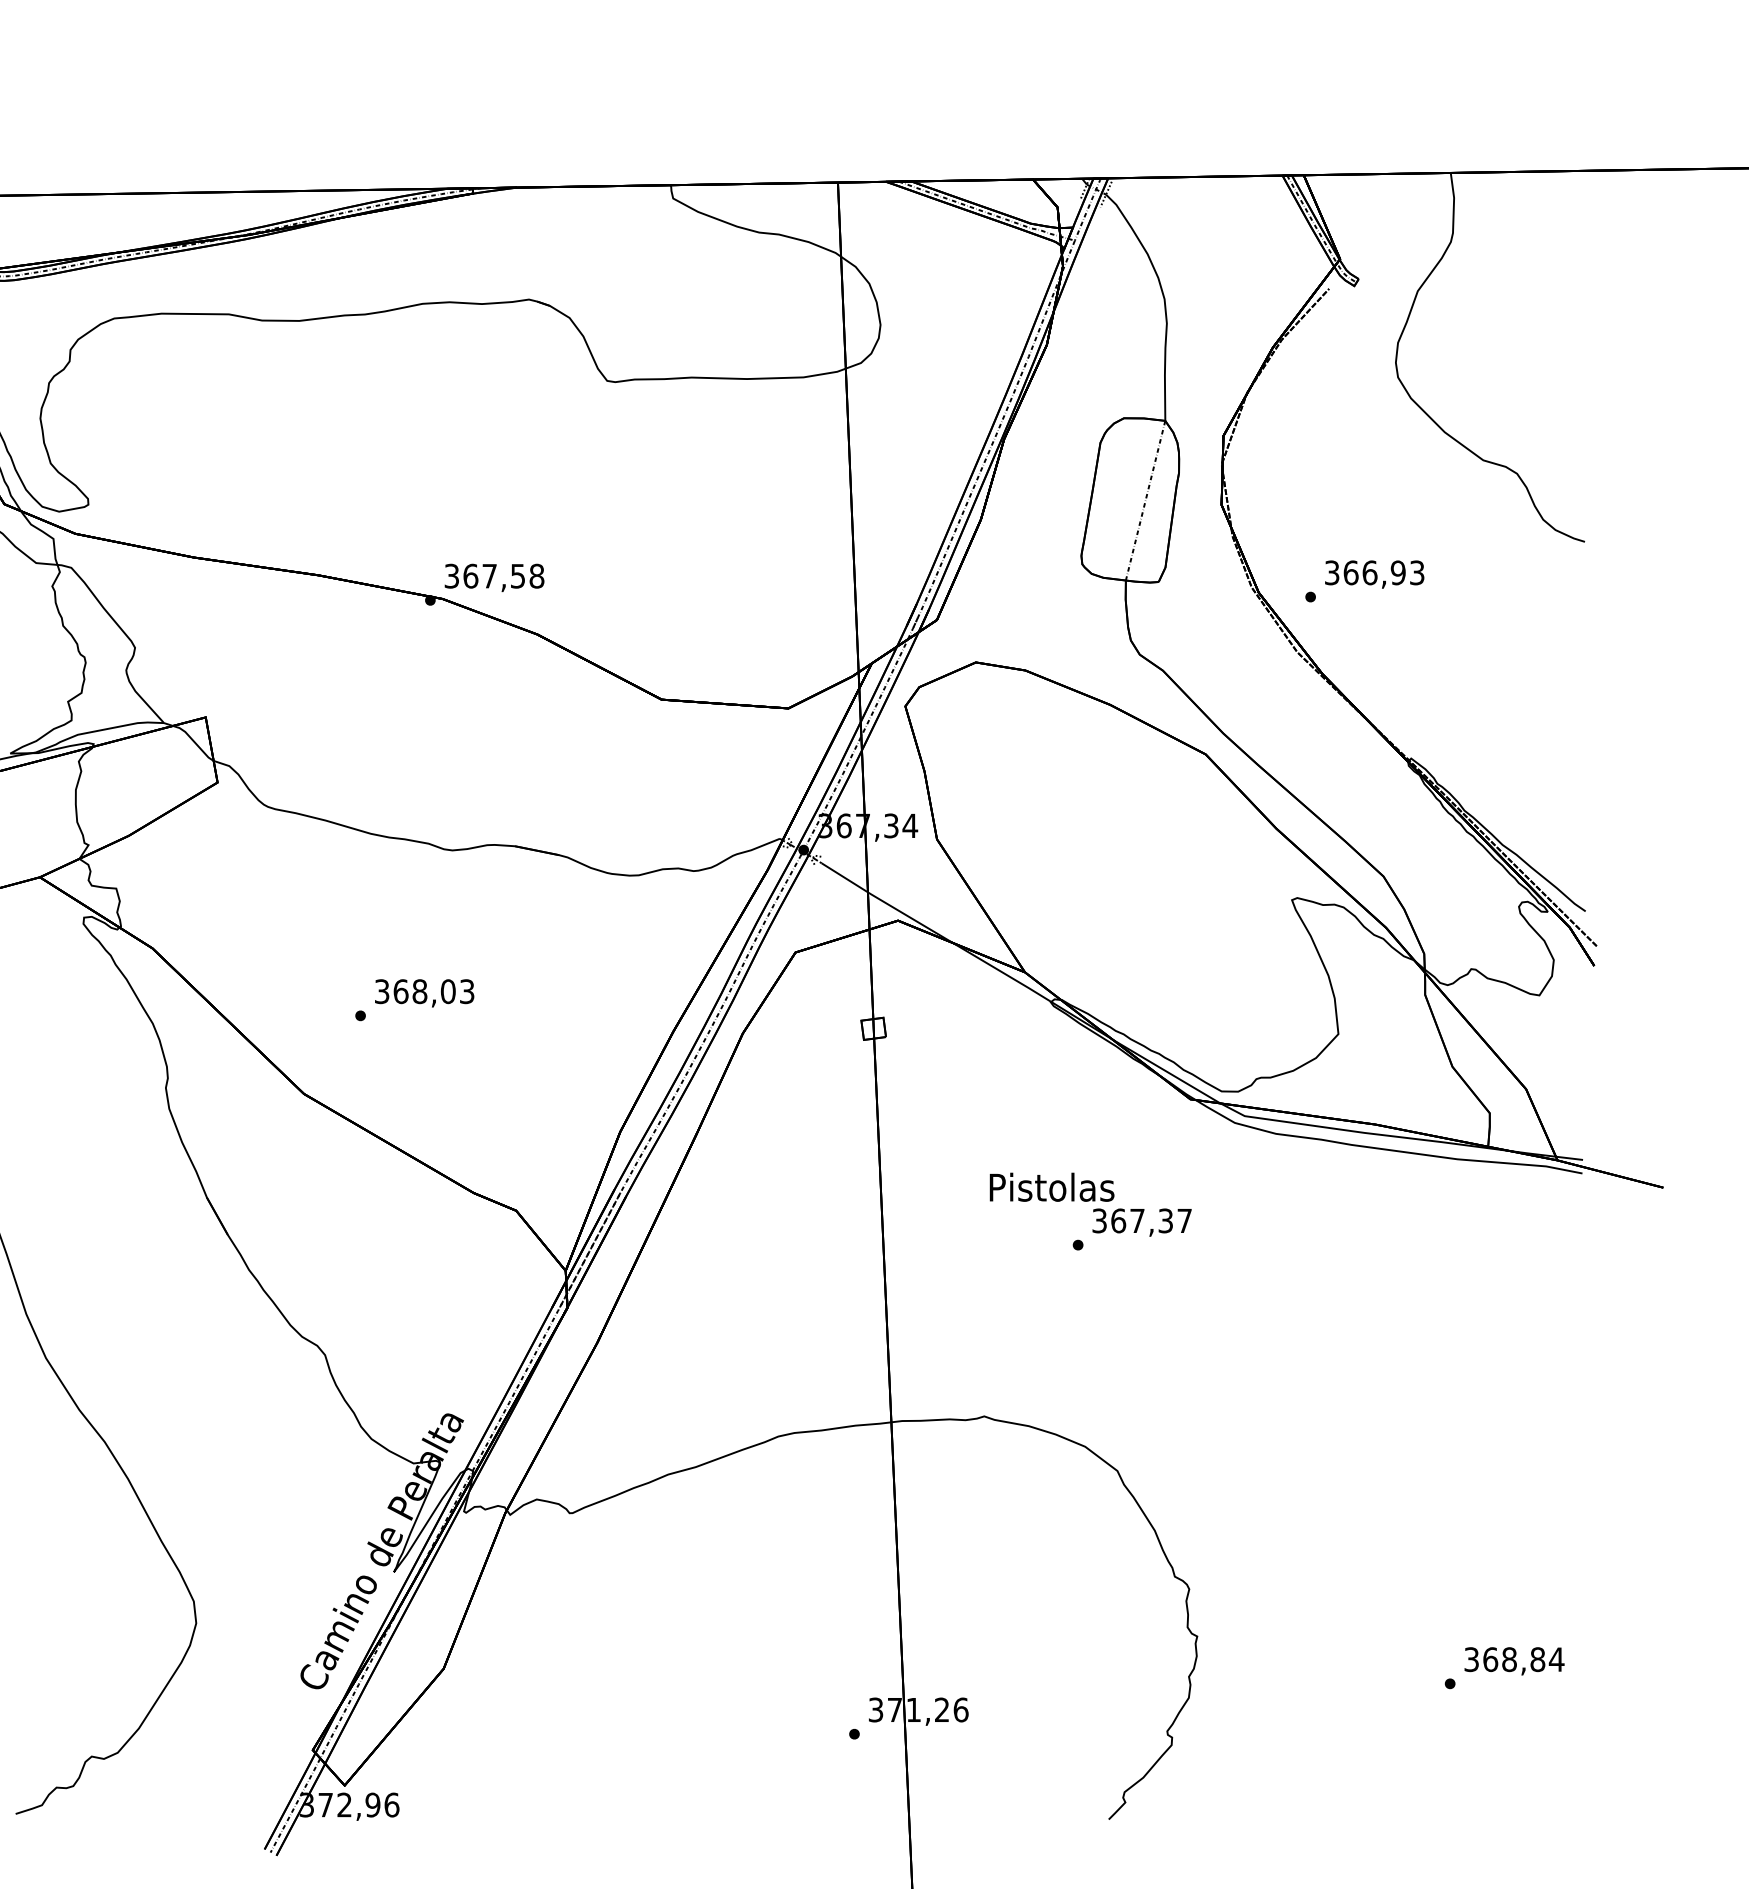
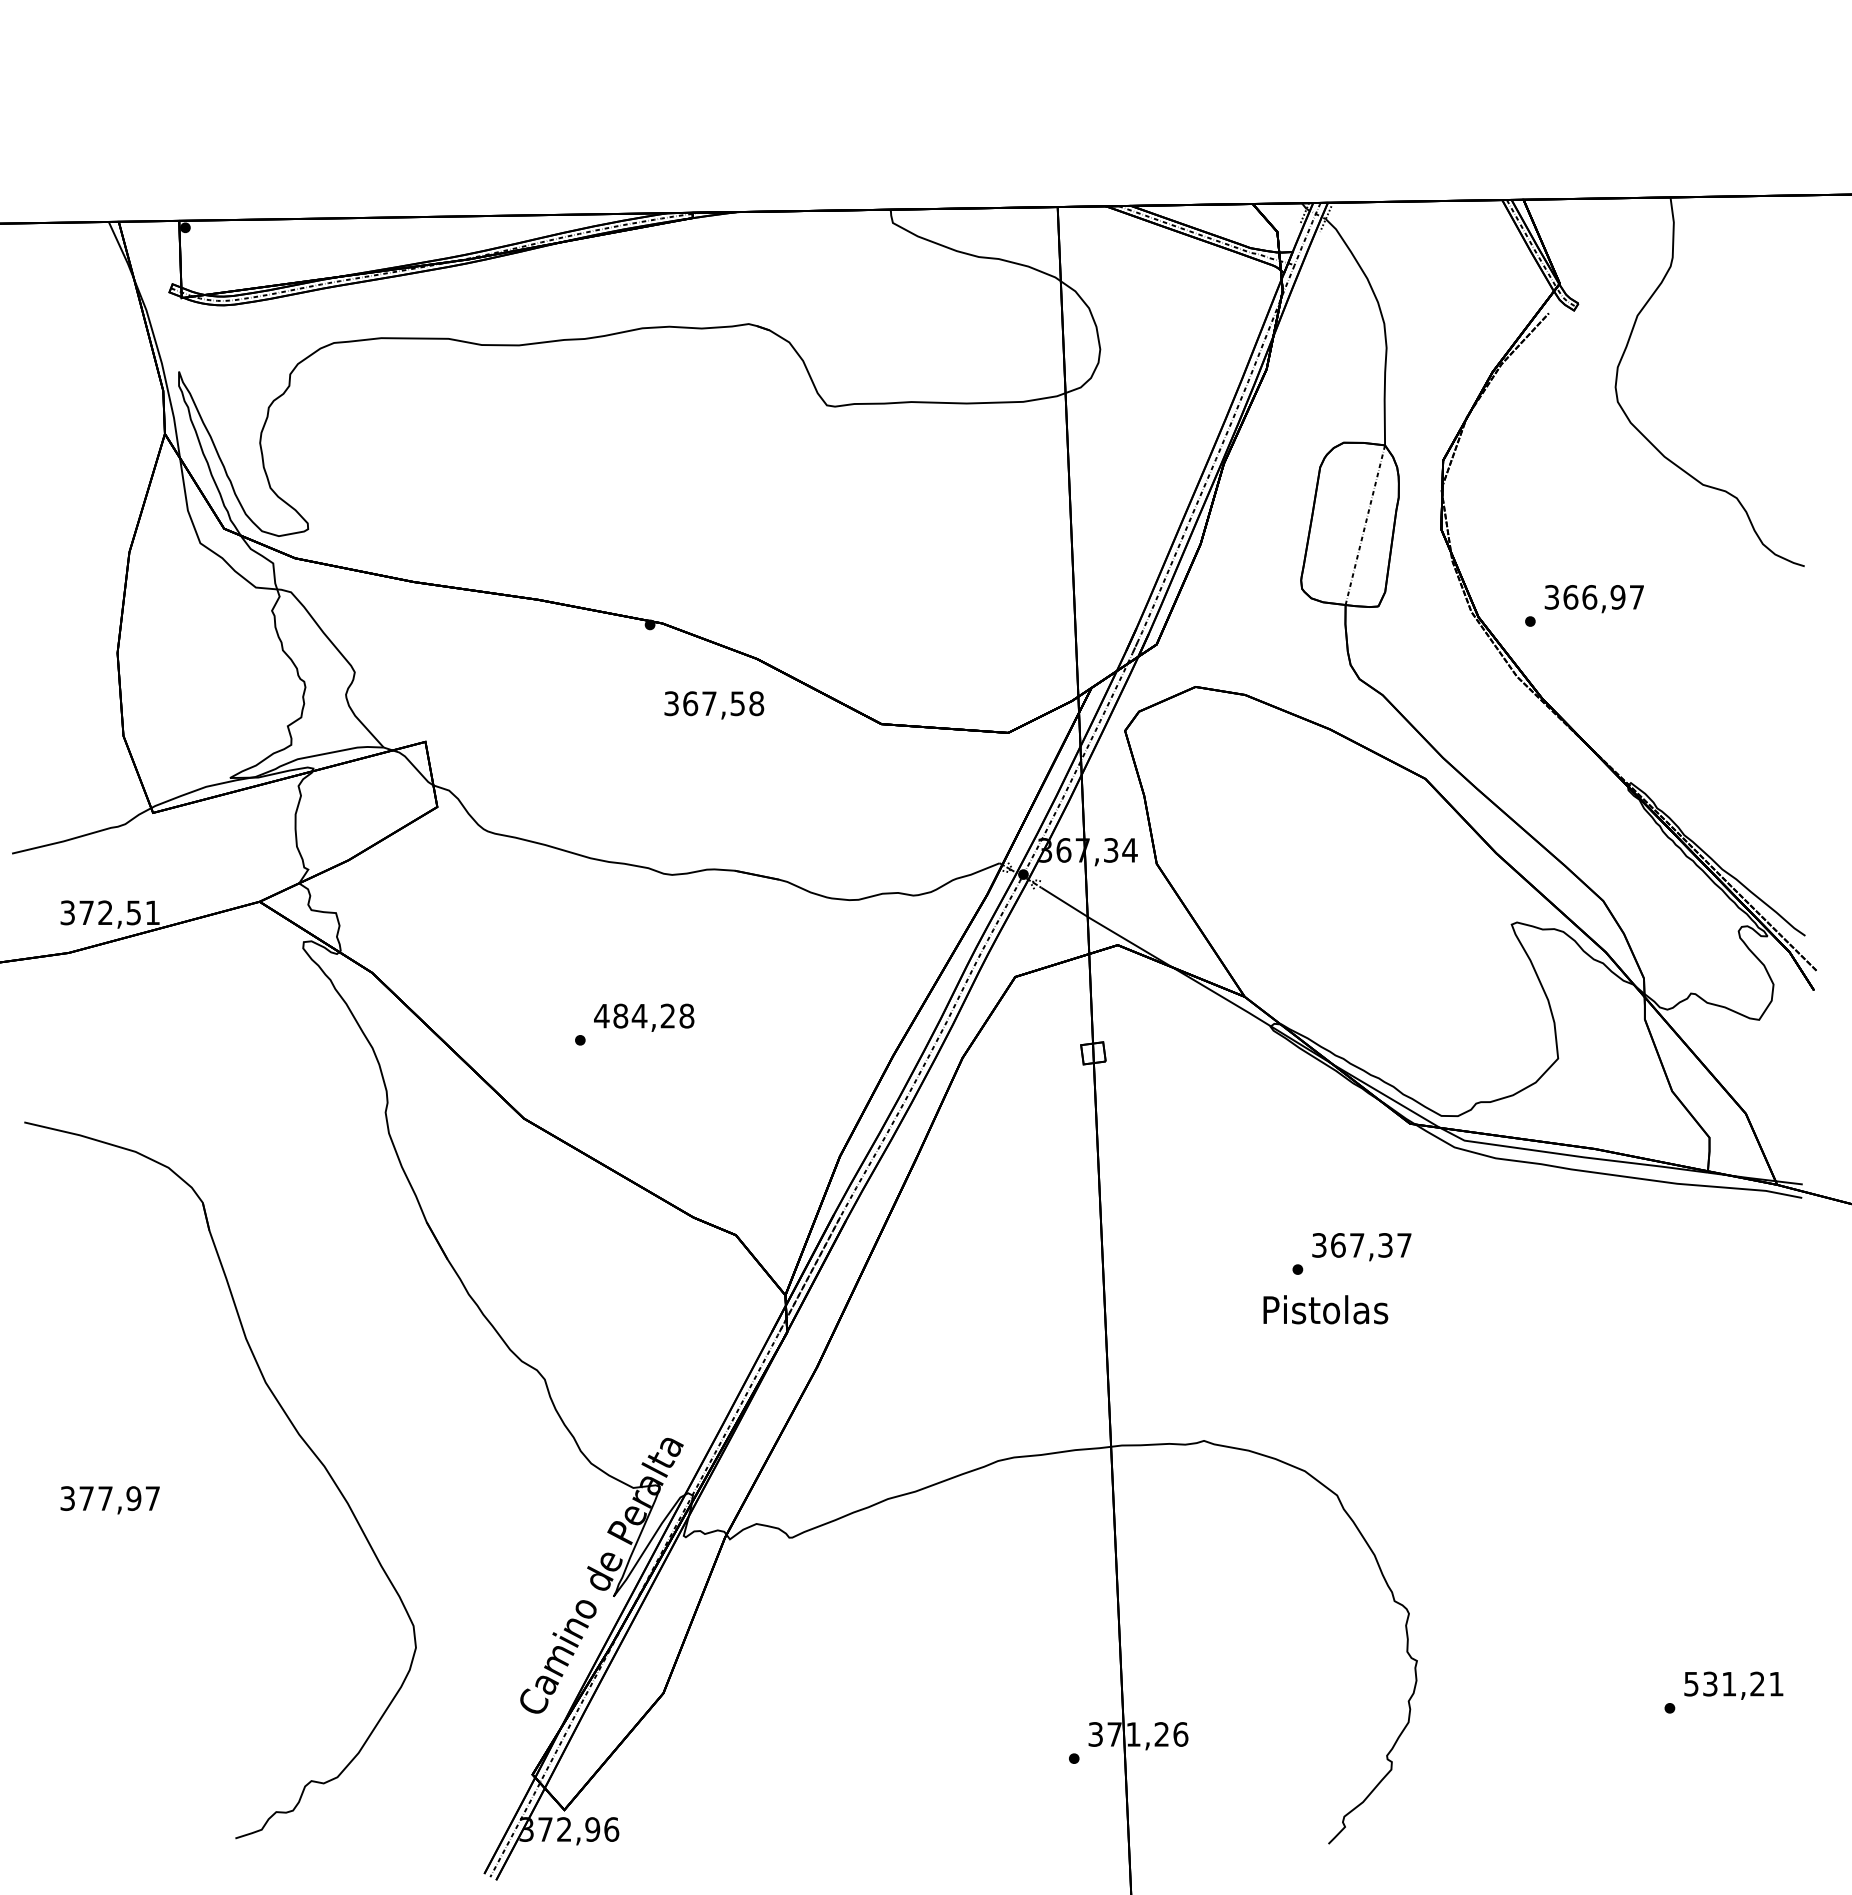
text: (1416, 573) -> (1636, 597), 366,93 -> 366,97
text: (494, 578) -> (714, 705), moved
text: (424, 991) -> (644, 1015), 368,03 -> 484,28
text: (1051, 1187) -> (1325, 1309), moved
text: (1514, 1659) -> (1734, 1683), 368,84 -> 531,21

